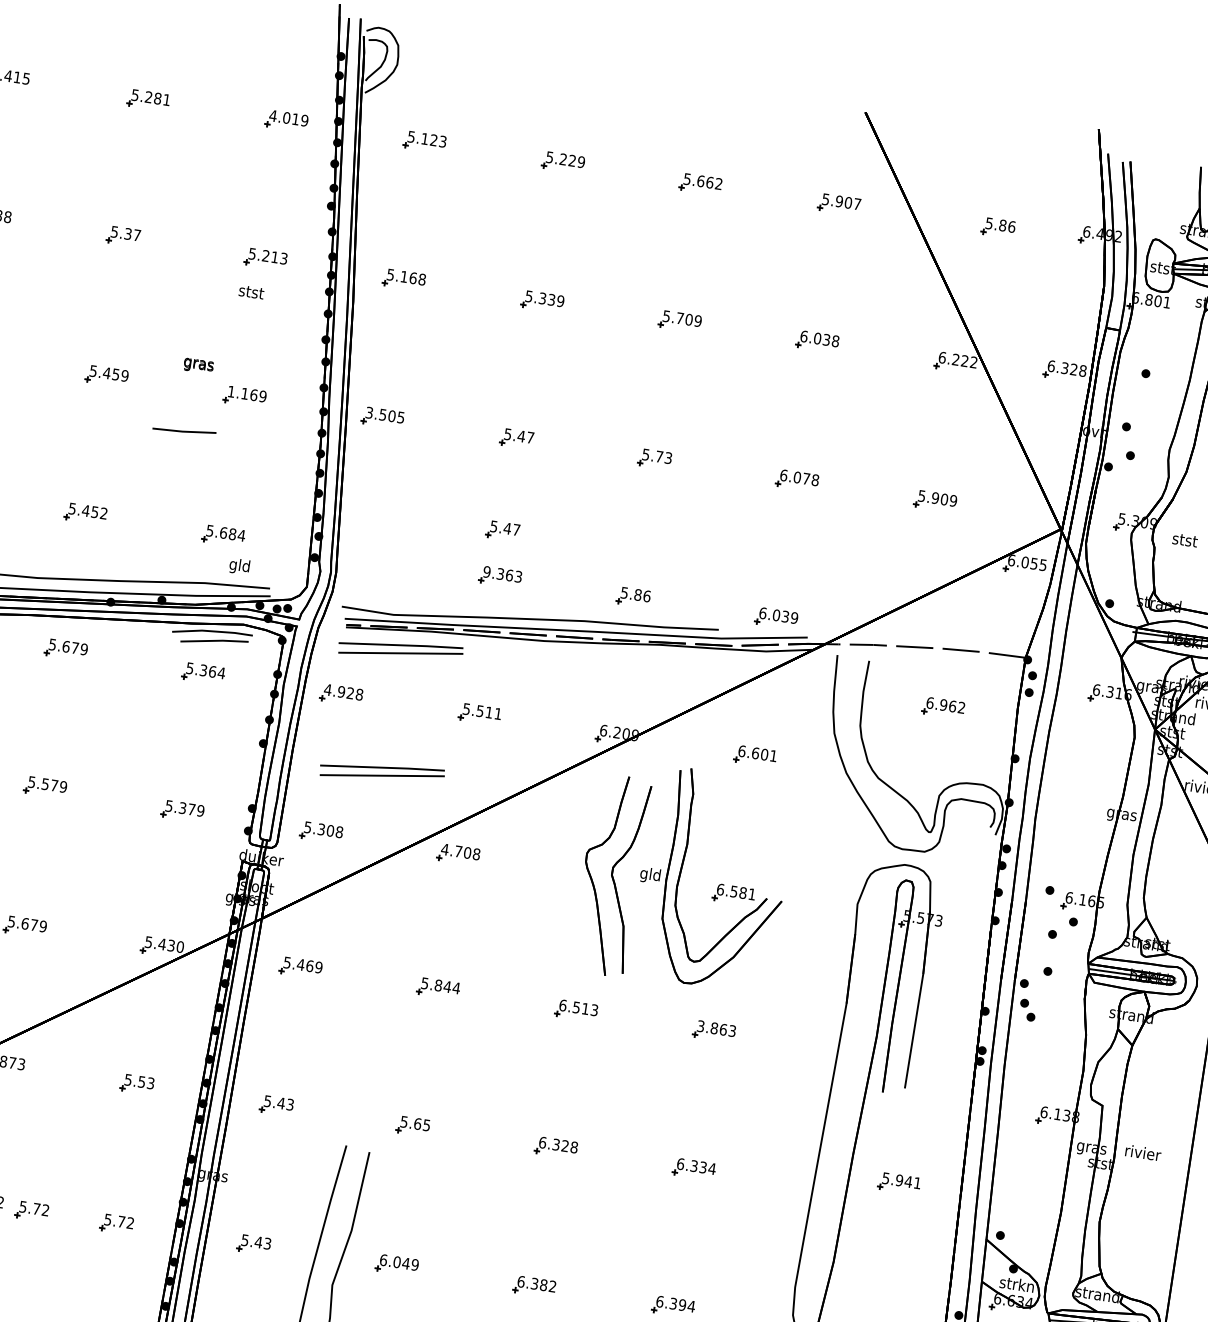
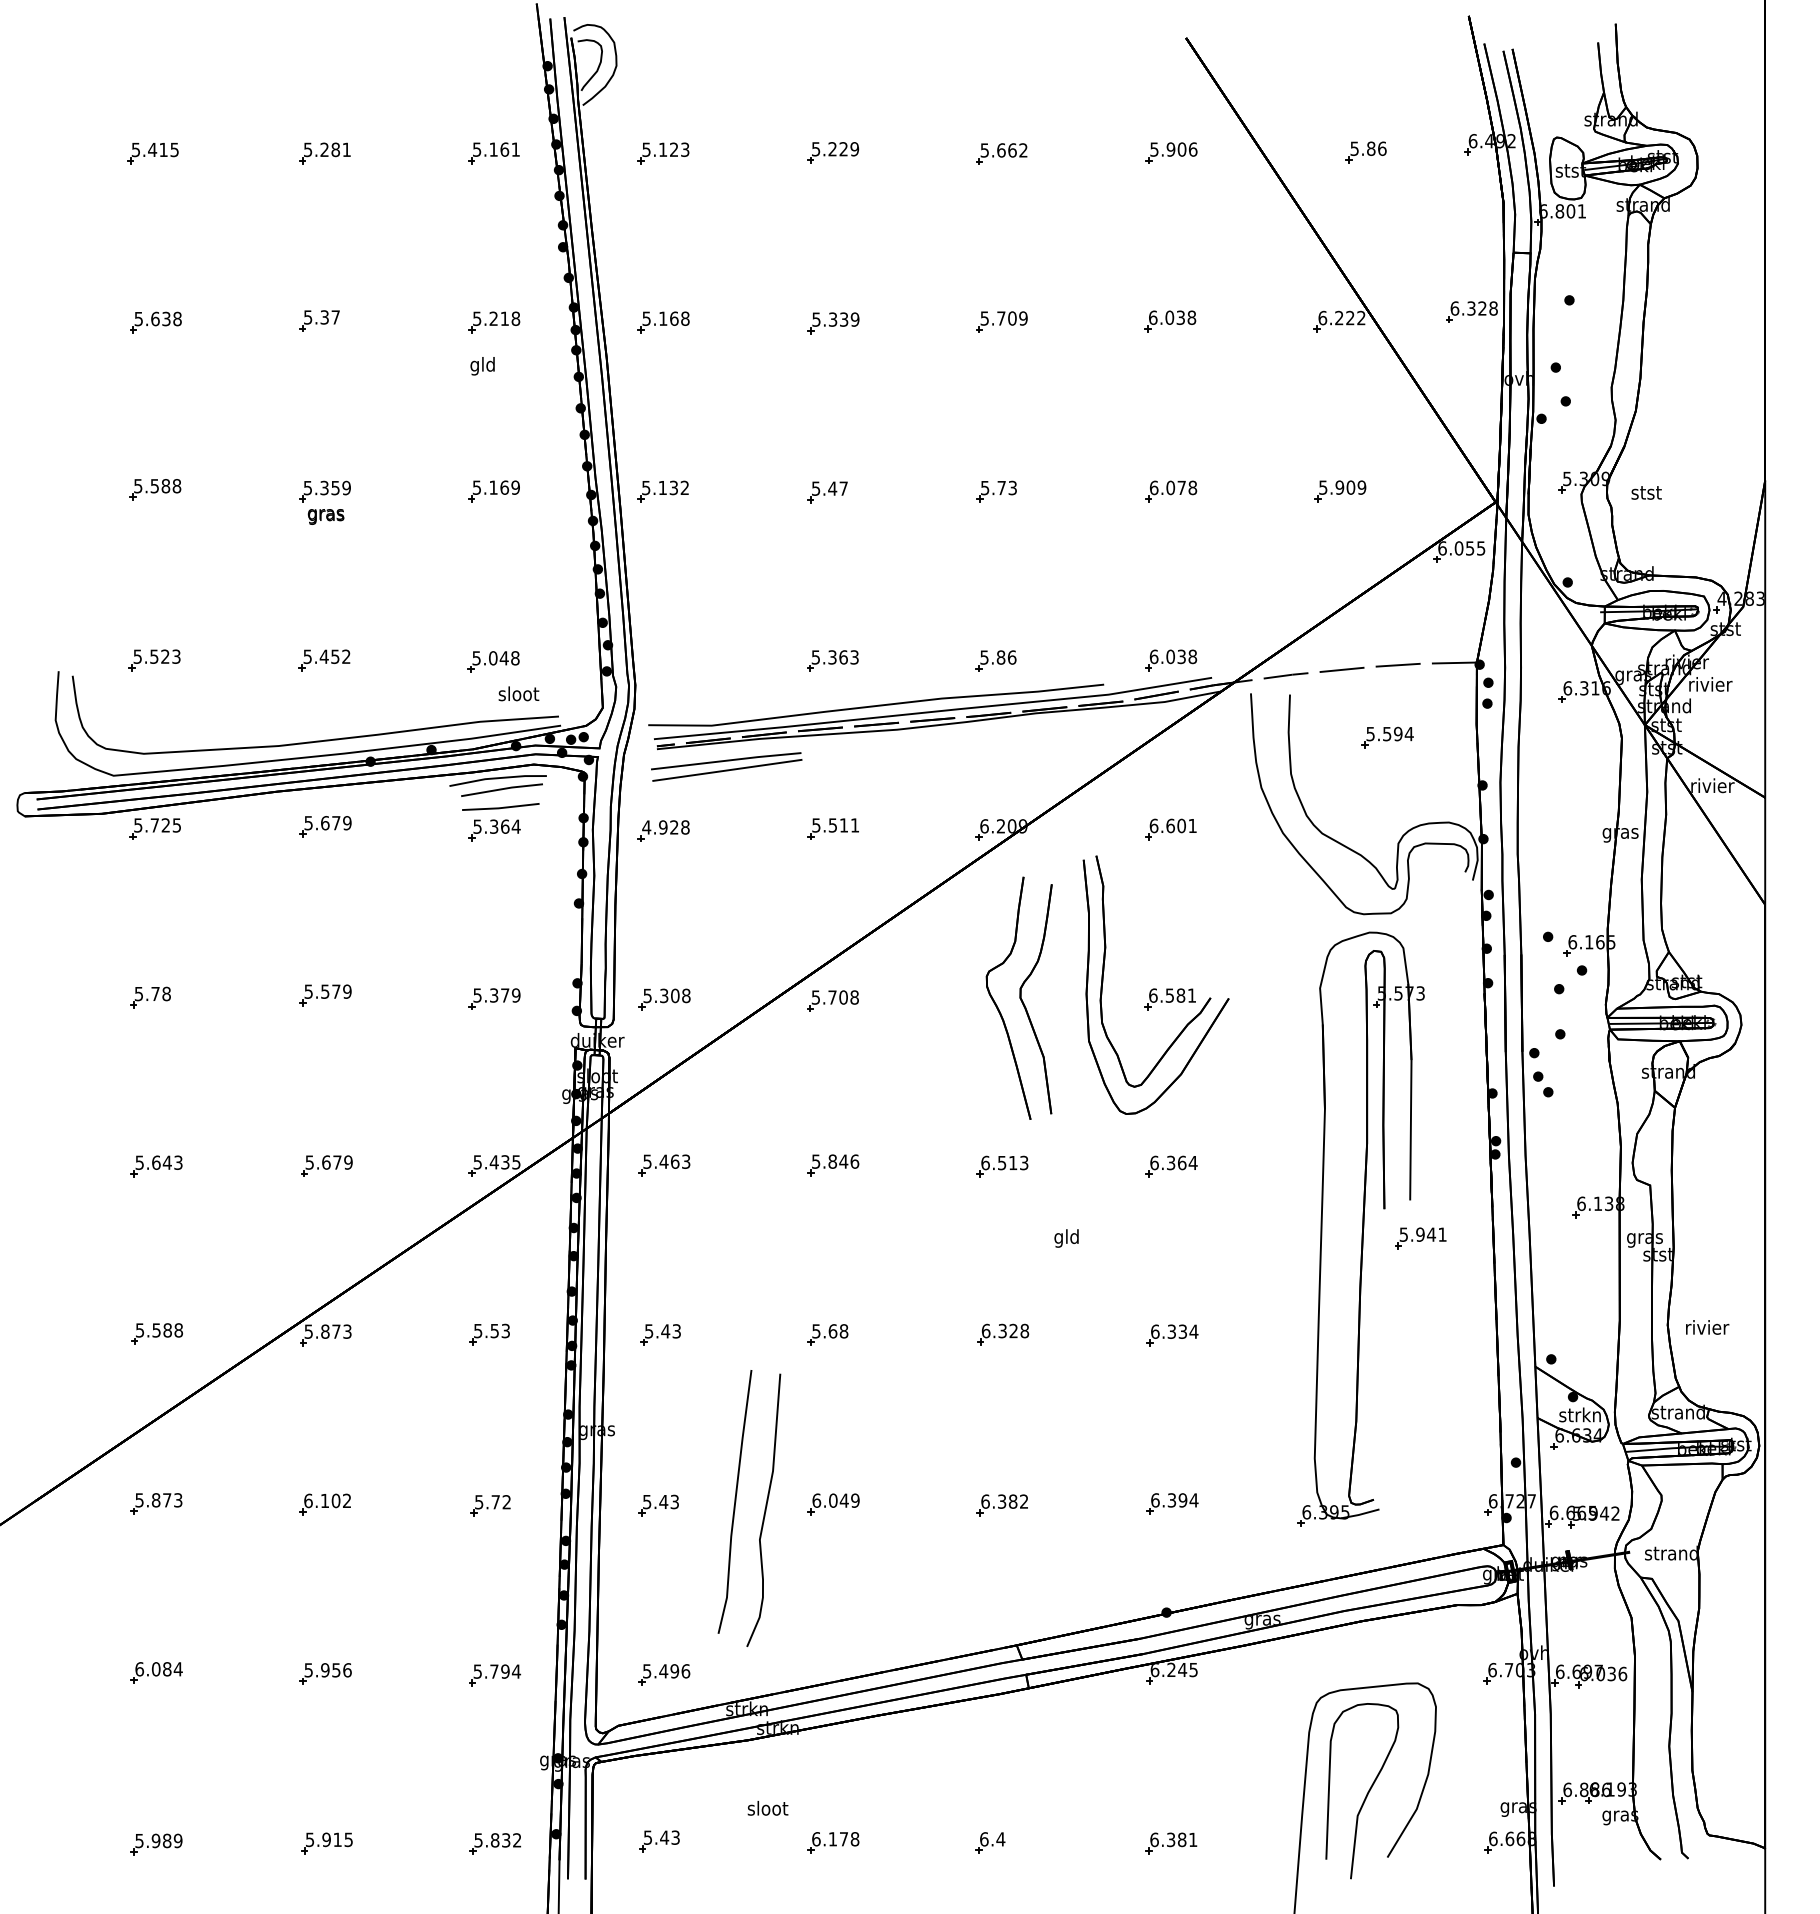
text: (289, 118) -> (496, 149), 4.019 -> 5.161
text: (856, 204) -> (1192, 149), 5.907 -> 5.906
text: (283, 258) -> (515, 318), 5.213 -> 5.218
text: (251, 293) -> (483, 366), stst -> gld
text: (198, 365) -> (325, 516), moved
text: (107, 372) -> (324, 487), 5.459 -> 5.359
text: (231, 391) -> (476, 487), 1.169 -> 5.169
text: (385, 414) -> (665, 487), 3.505 -> 5.132
line: (184, 431) -> (500, 807), moved
part: (502, 531) -> (827, 605), removed
text: (232, 534) -> (504, 658), 5.684 -> 5.048
text: (239, 566) -> (518, 695), gld -> sloot
text: (486, 572) -> (815, 657), 9.363 -> 5.363
text: (794, 618) -> (1192, 657), 6.039 -> 6.038
text: (945, 704) -> (1389, 733), 6.962 -> 5.594
part: (382, 772) -> (726, 916), removed
text: (444, 849) -> (815, 997), 4.708 -> 5.708
text: (650, 875) -> (1066, 1238), moved
text: (180, 947) -> (516, 1162), 5.430 -> 5.435
text: (318, 967) -> (685, 1161), 5.469 -> 5.463
text: (456, 988) -> (854, 1161), 5.844 -> 5.846
text: (716, 1028) -> (1173, 1162), 3.863 -> 6.364
text: (426, 1125) -> (843, 1331), 5.65 -> 5.68
text: (1143, 1152) -> (1707, 1327), moved
part: (899, 1183) -> (1420, 1238), moved
part: (31, 1211) -> (386, 1505), removed

